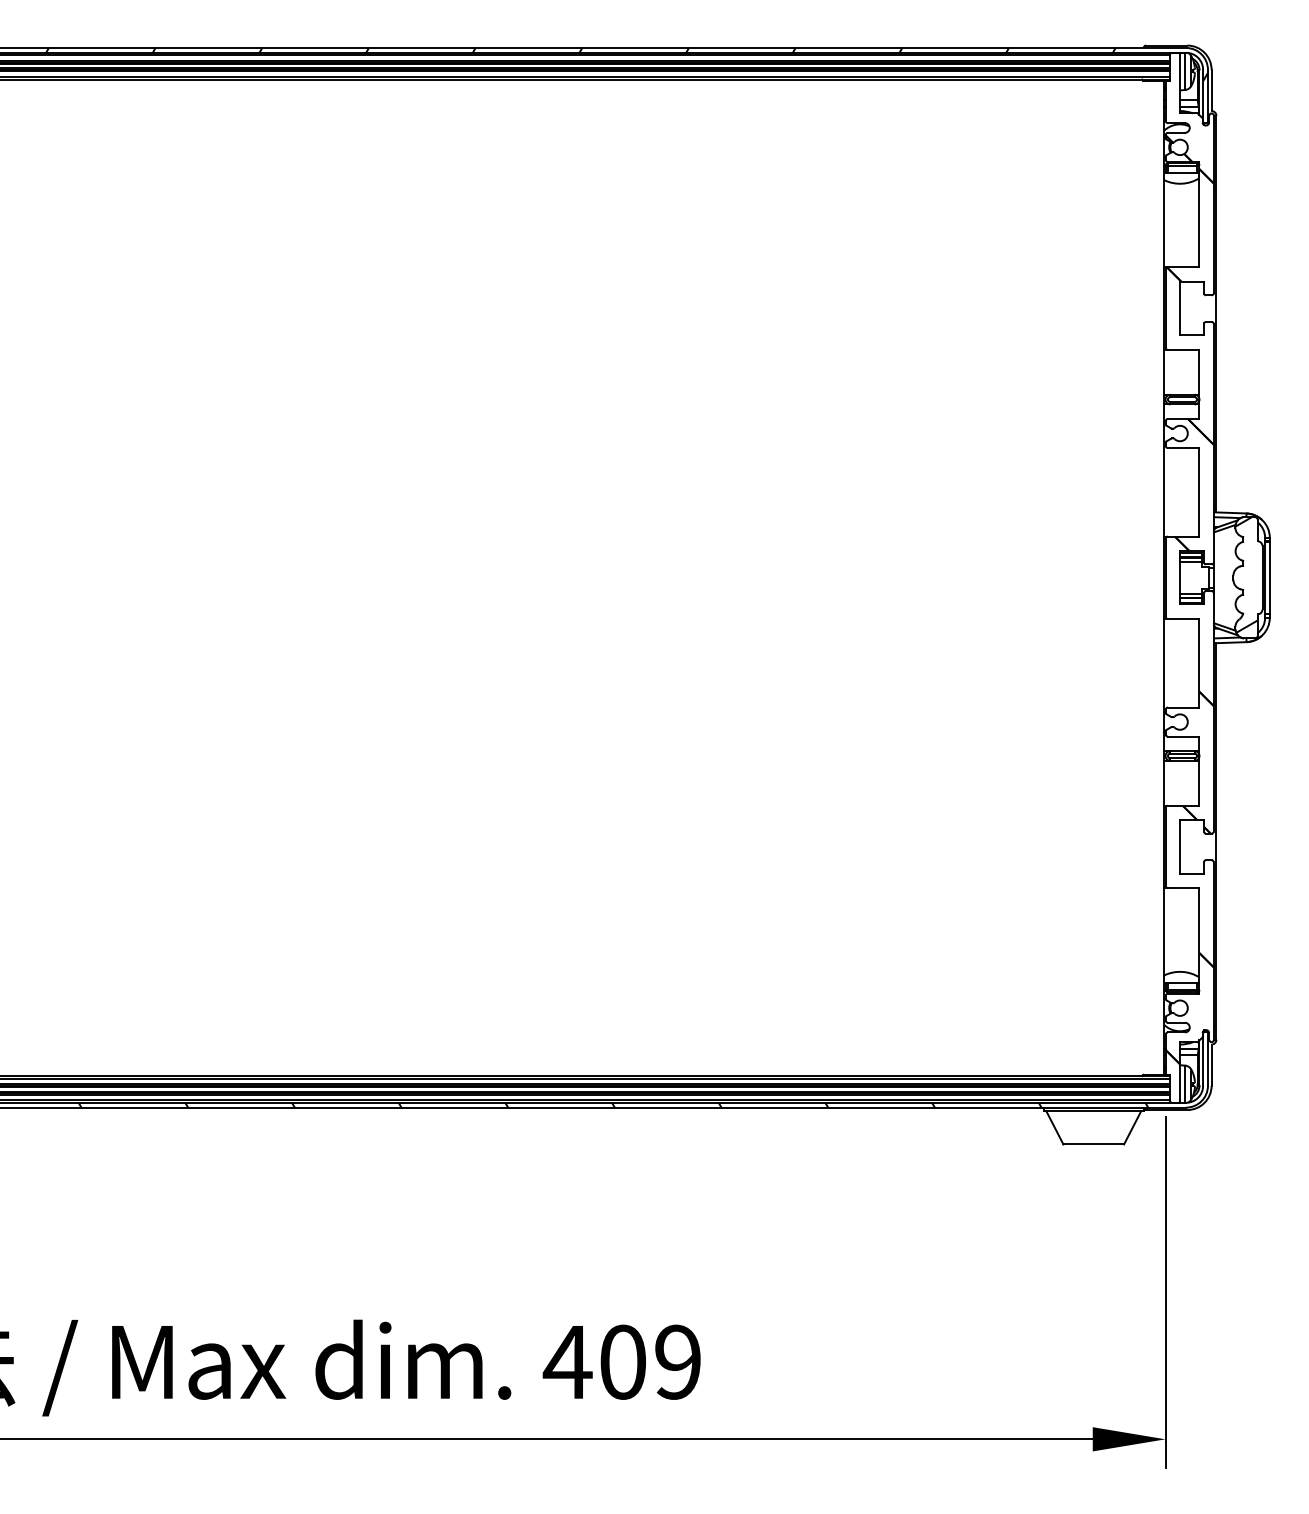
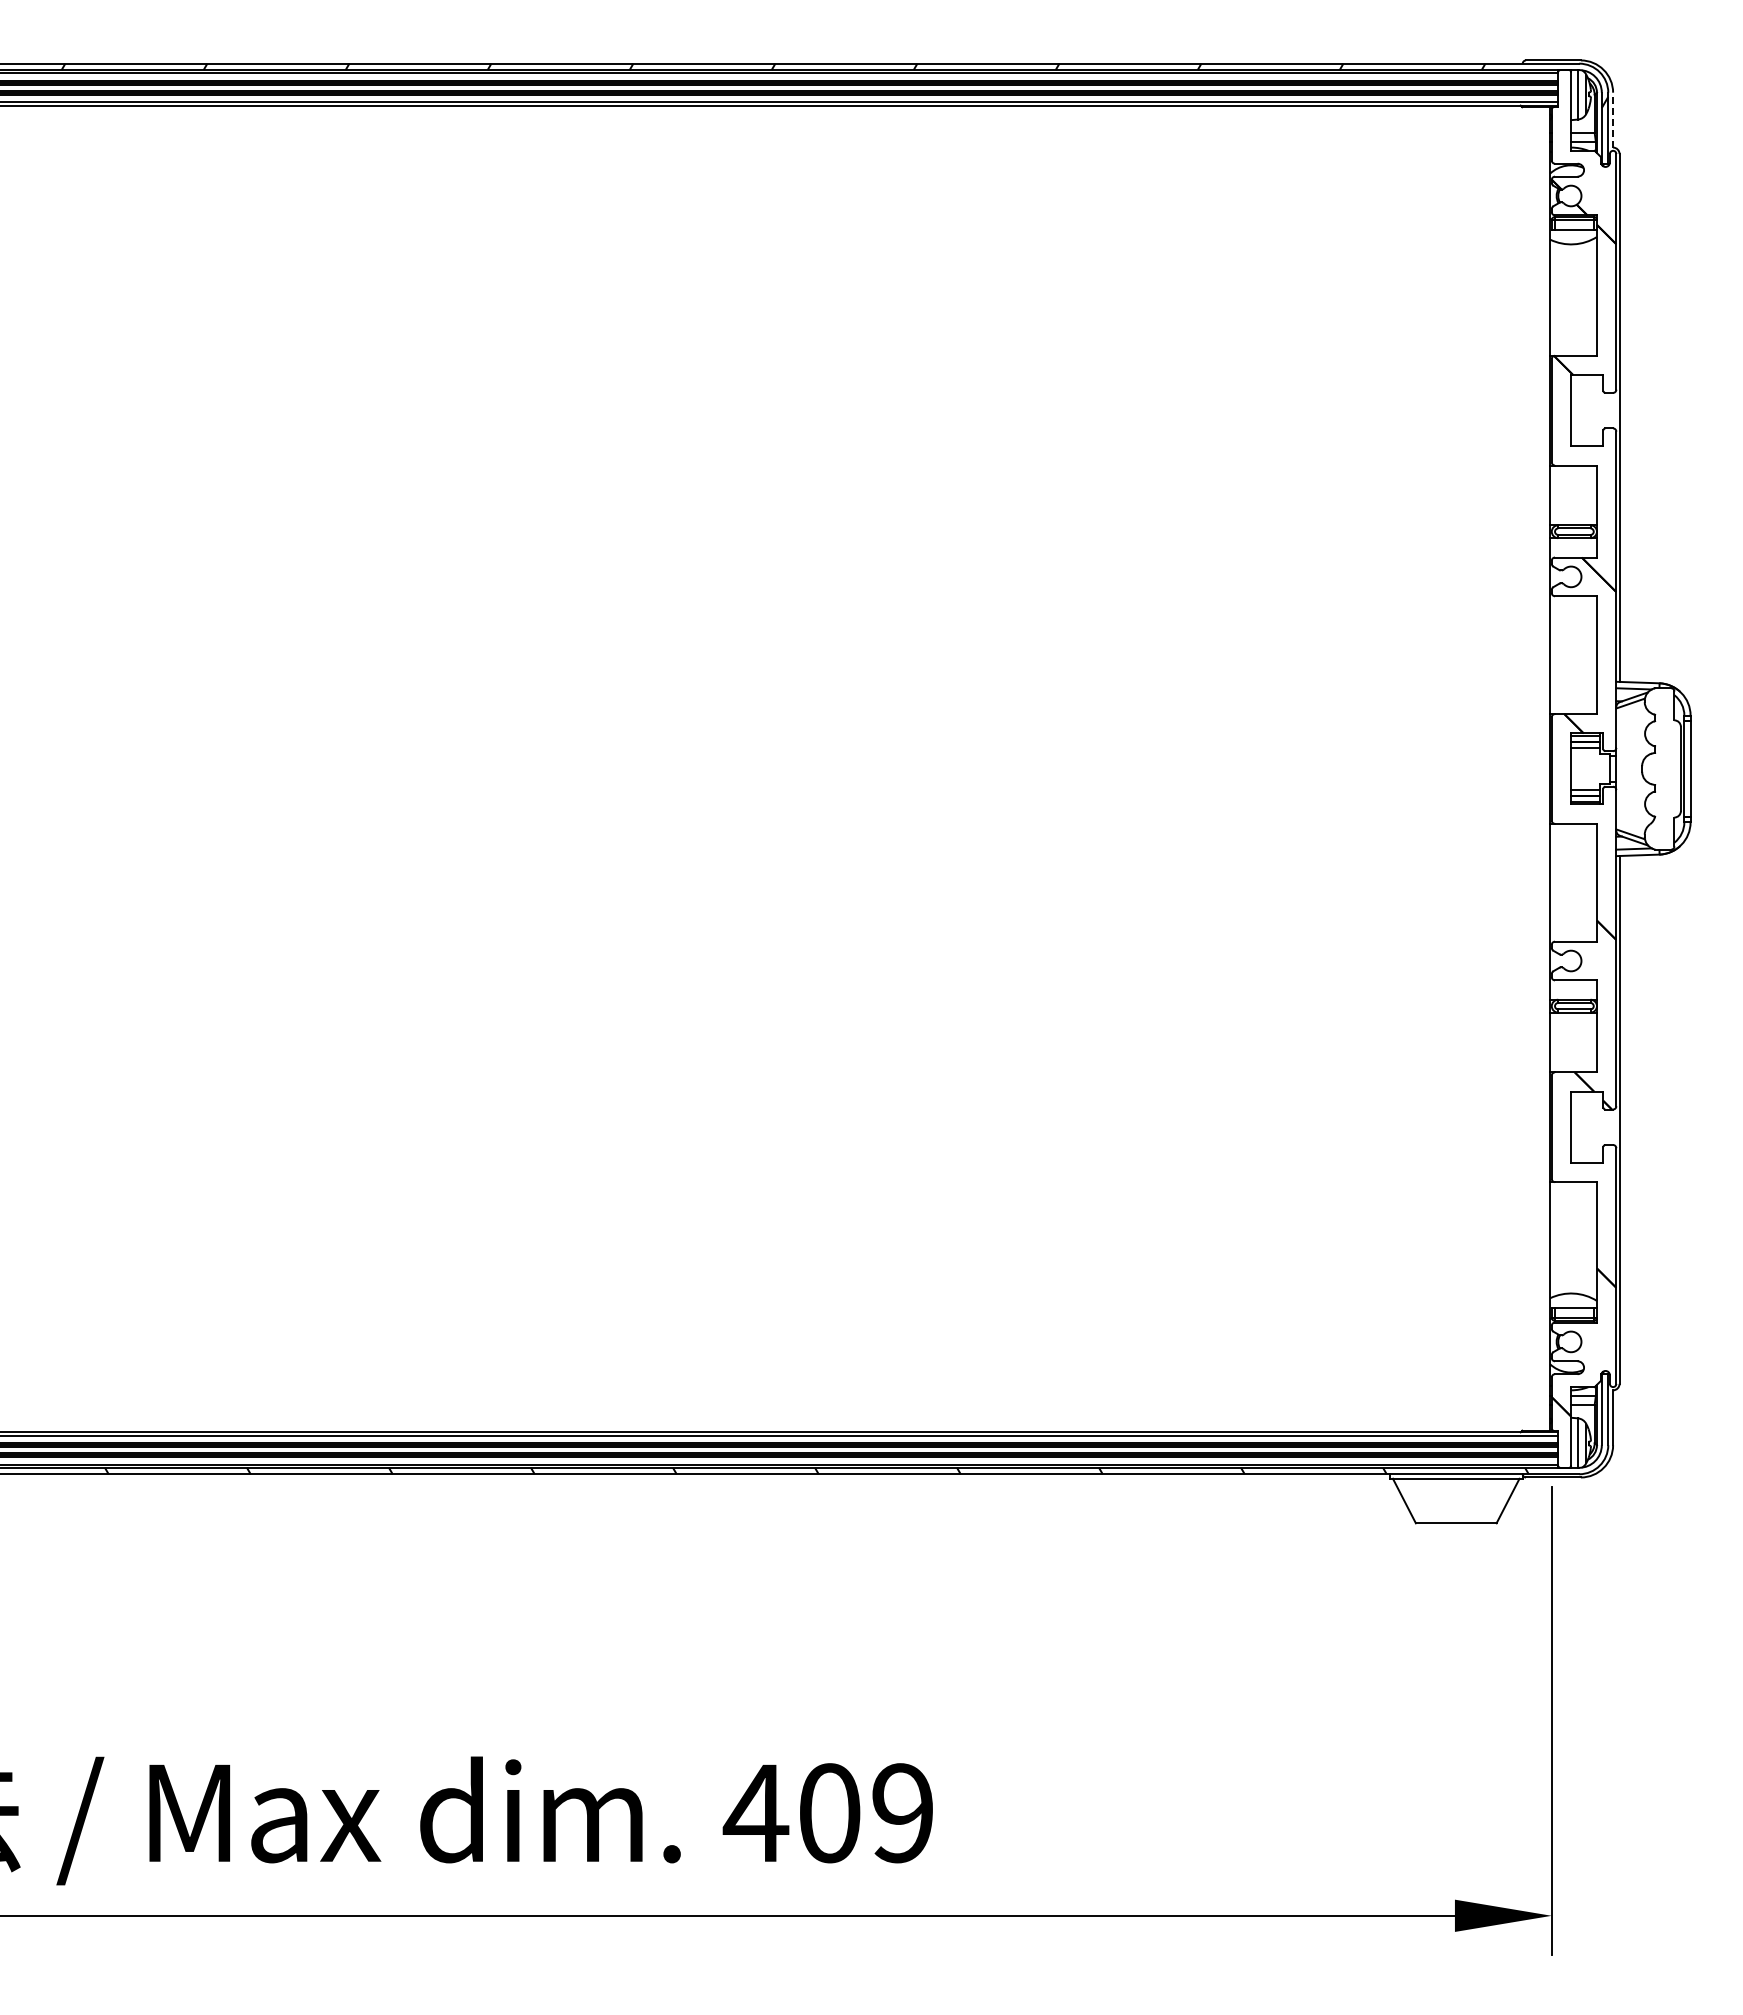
line: (1211, 89) -> (1613, 119), solid -> dashed
hatch: (1246, 575) -> (1659, 765), removed

